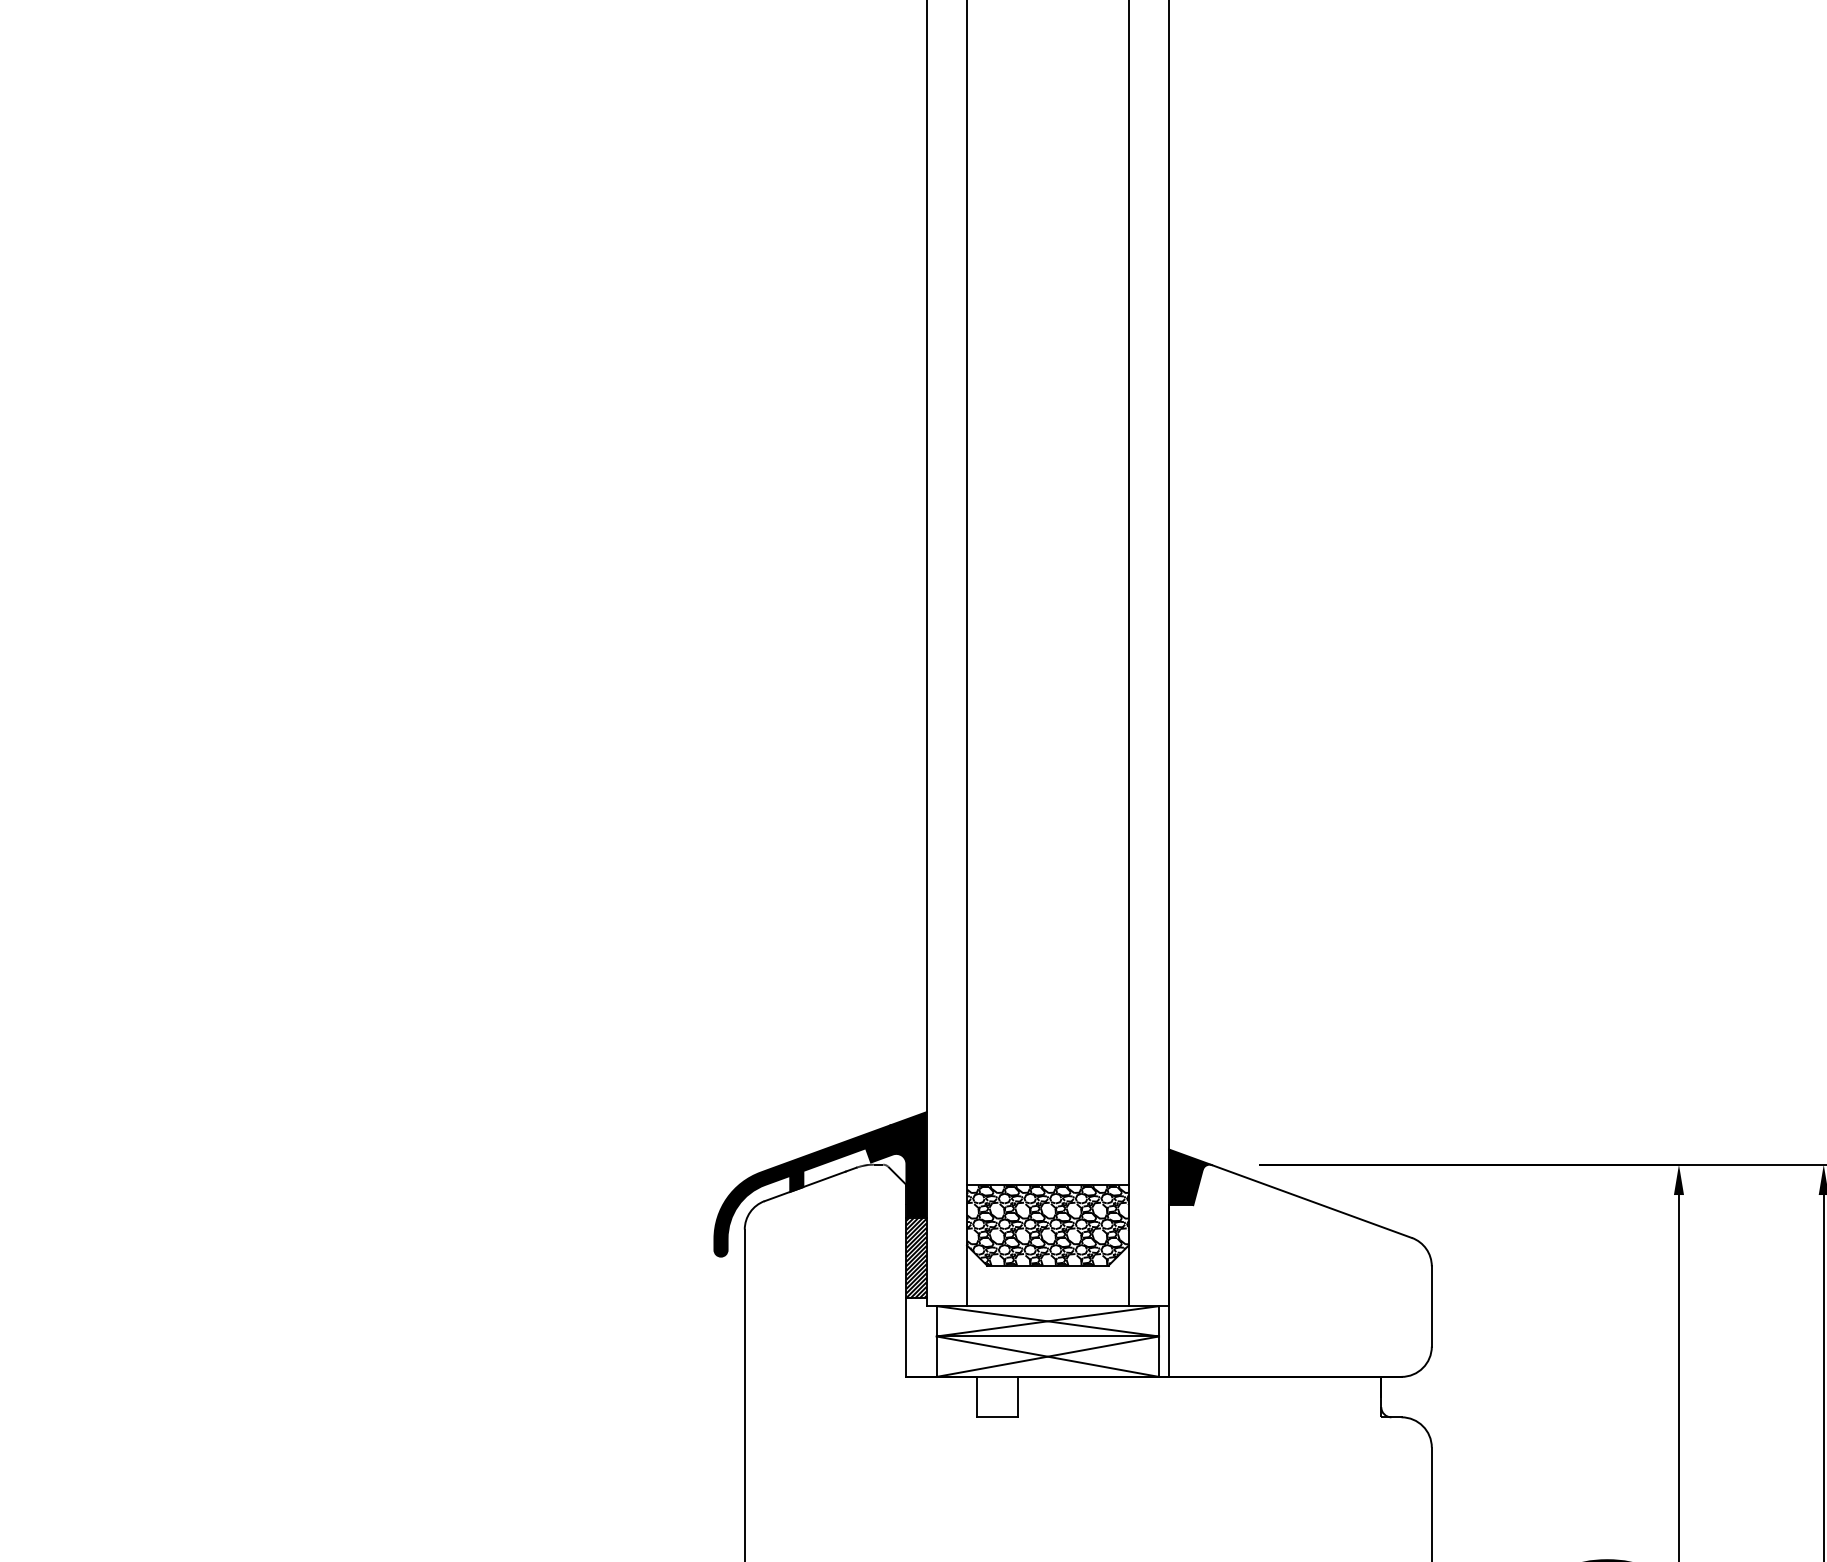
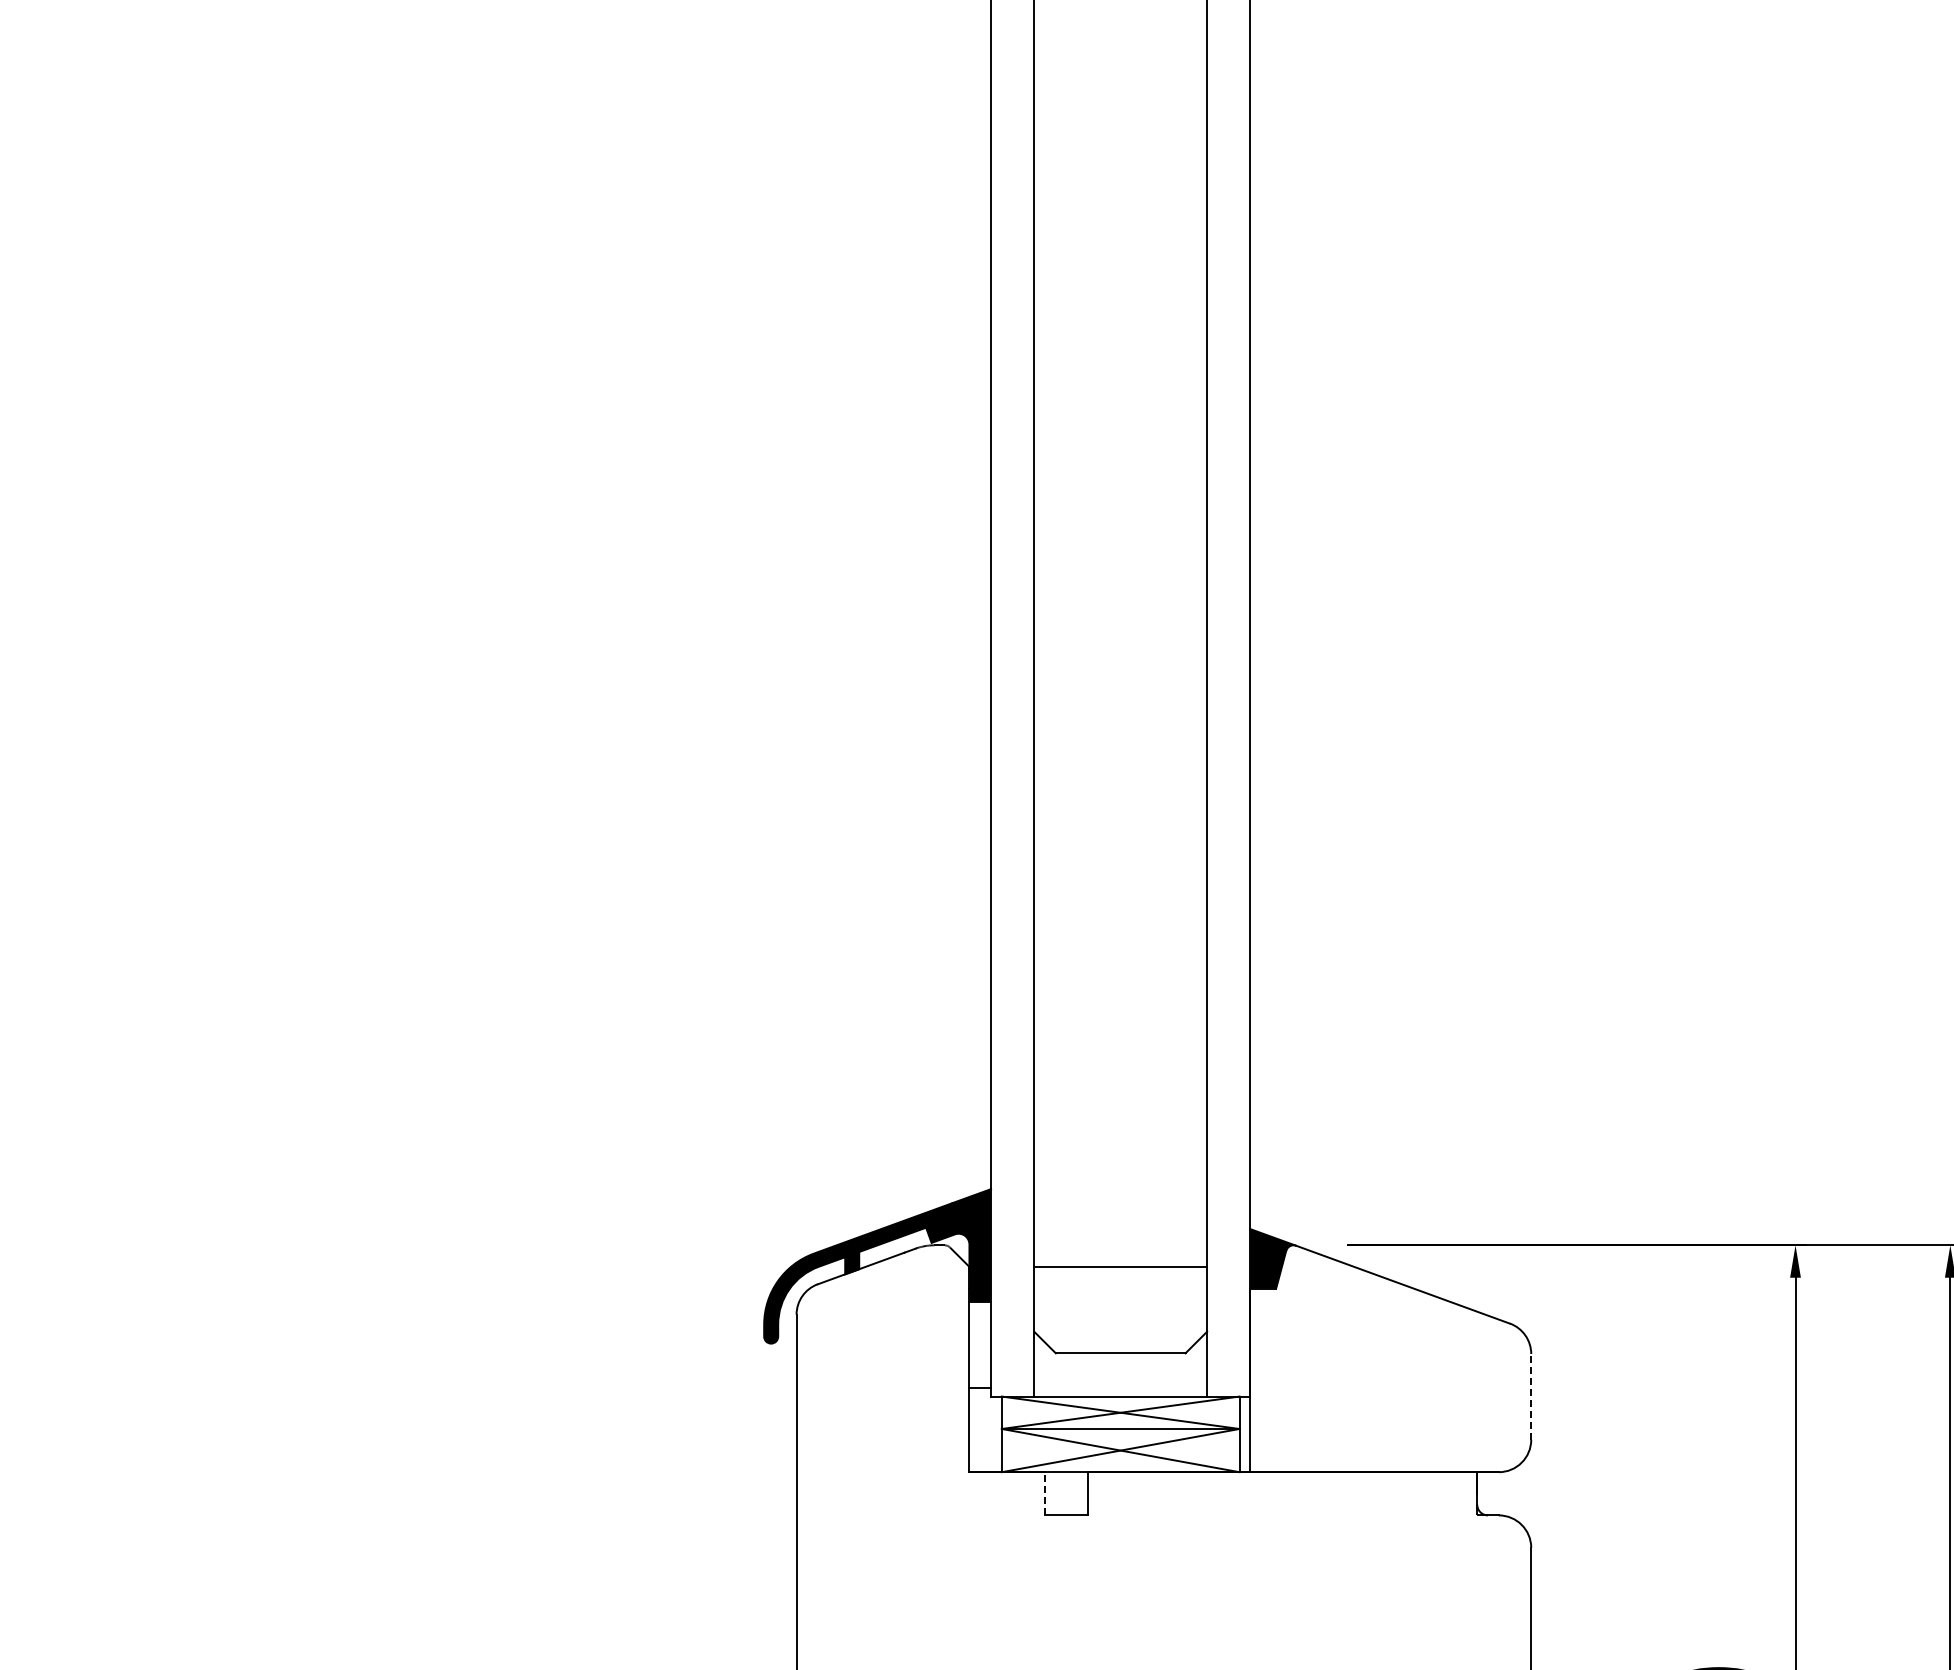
hatch: (1047, 1224) -> (1120, 1309), removed
hatch: (916, 1257) -> (980, 1344), removed
line: (1432, 1306) -> (1531, 1396), solid -> dashed
line: (977, 1396) -> (1045, 1493), solid -> dashed

